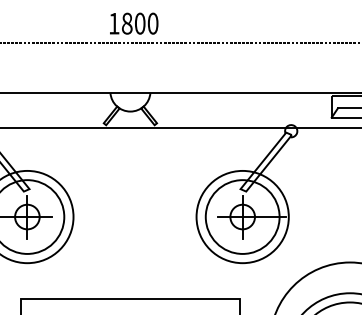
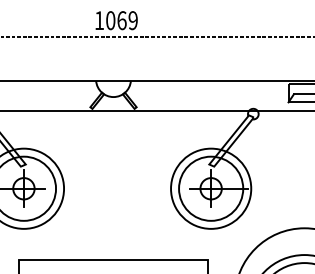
text: (139, 23) -> (121, 20), 1800 -> 1069

